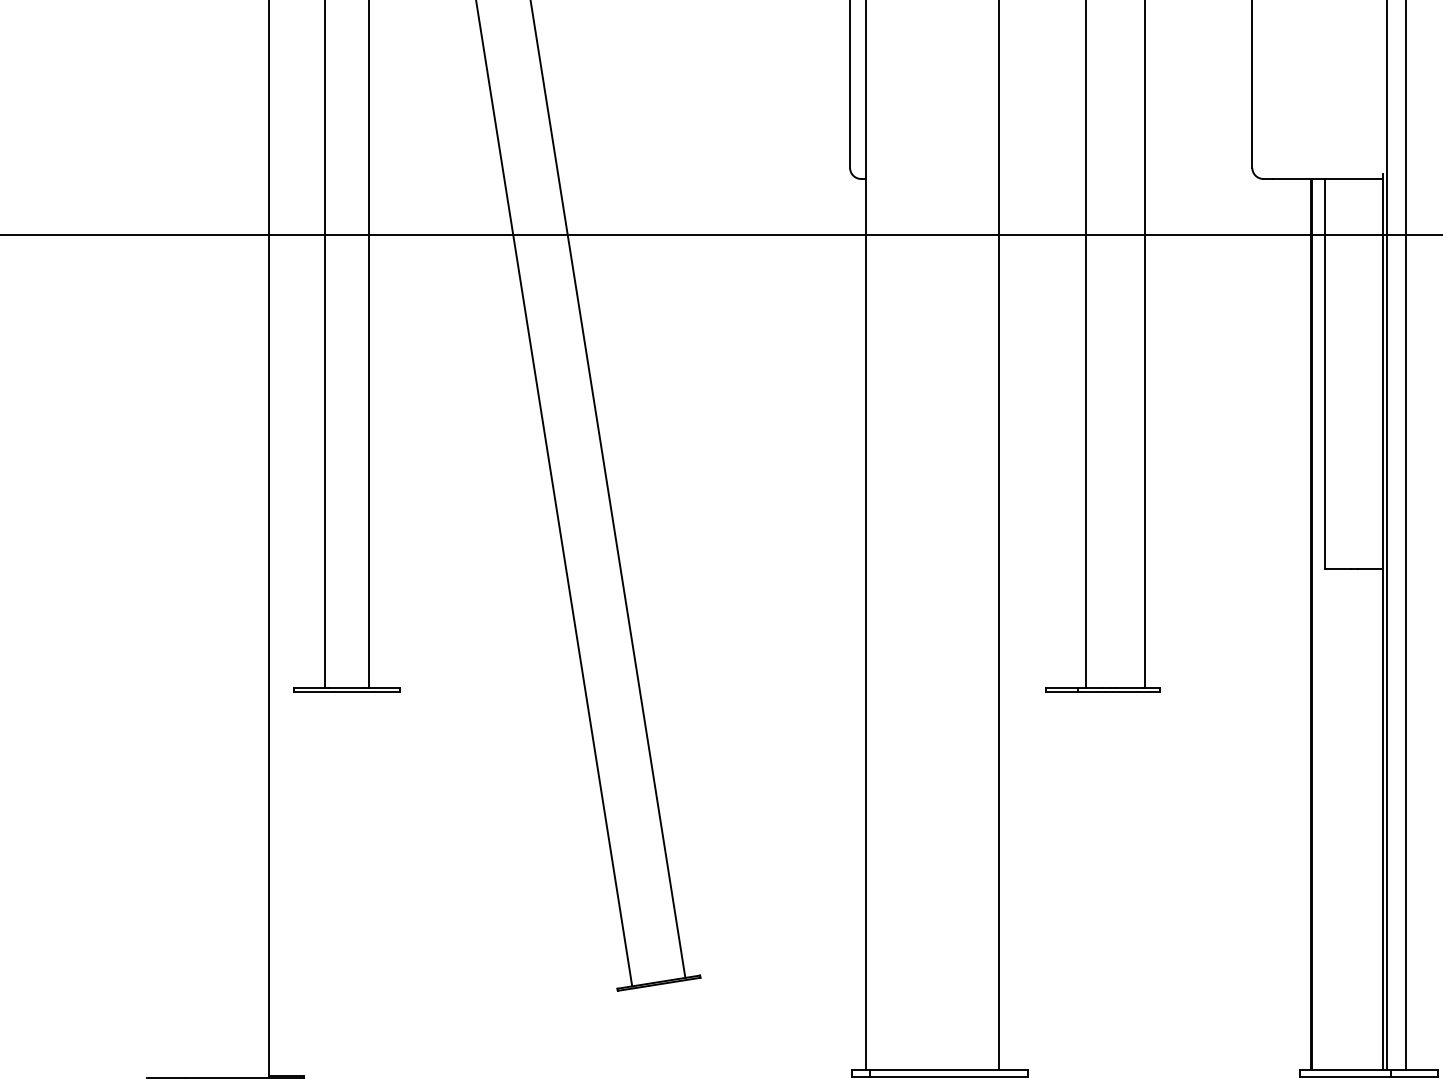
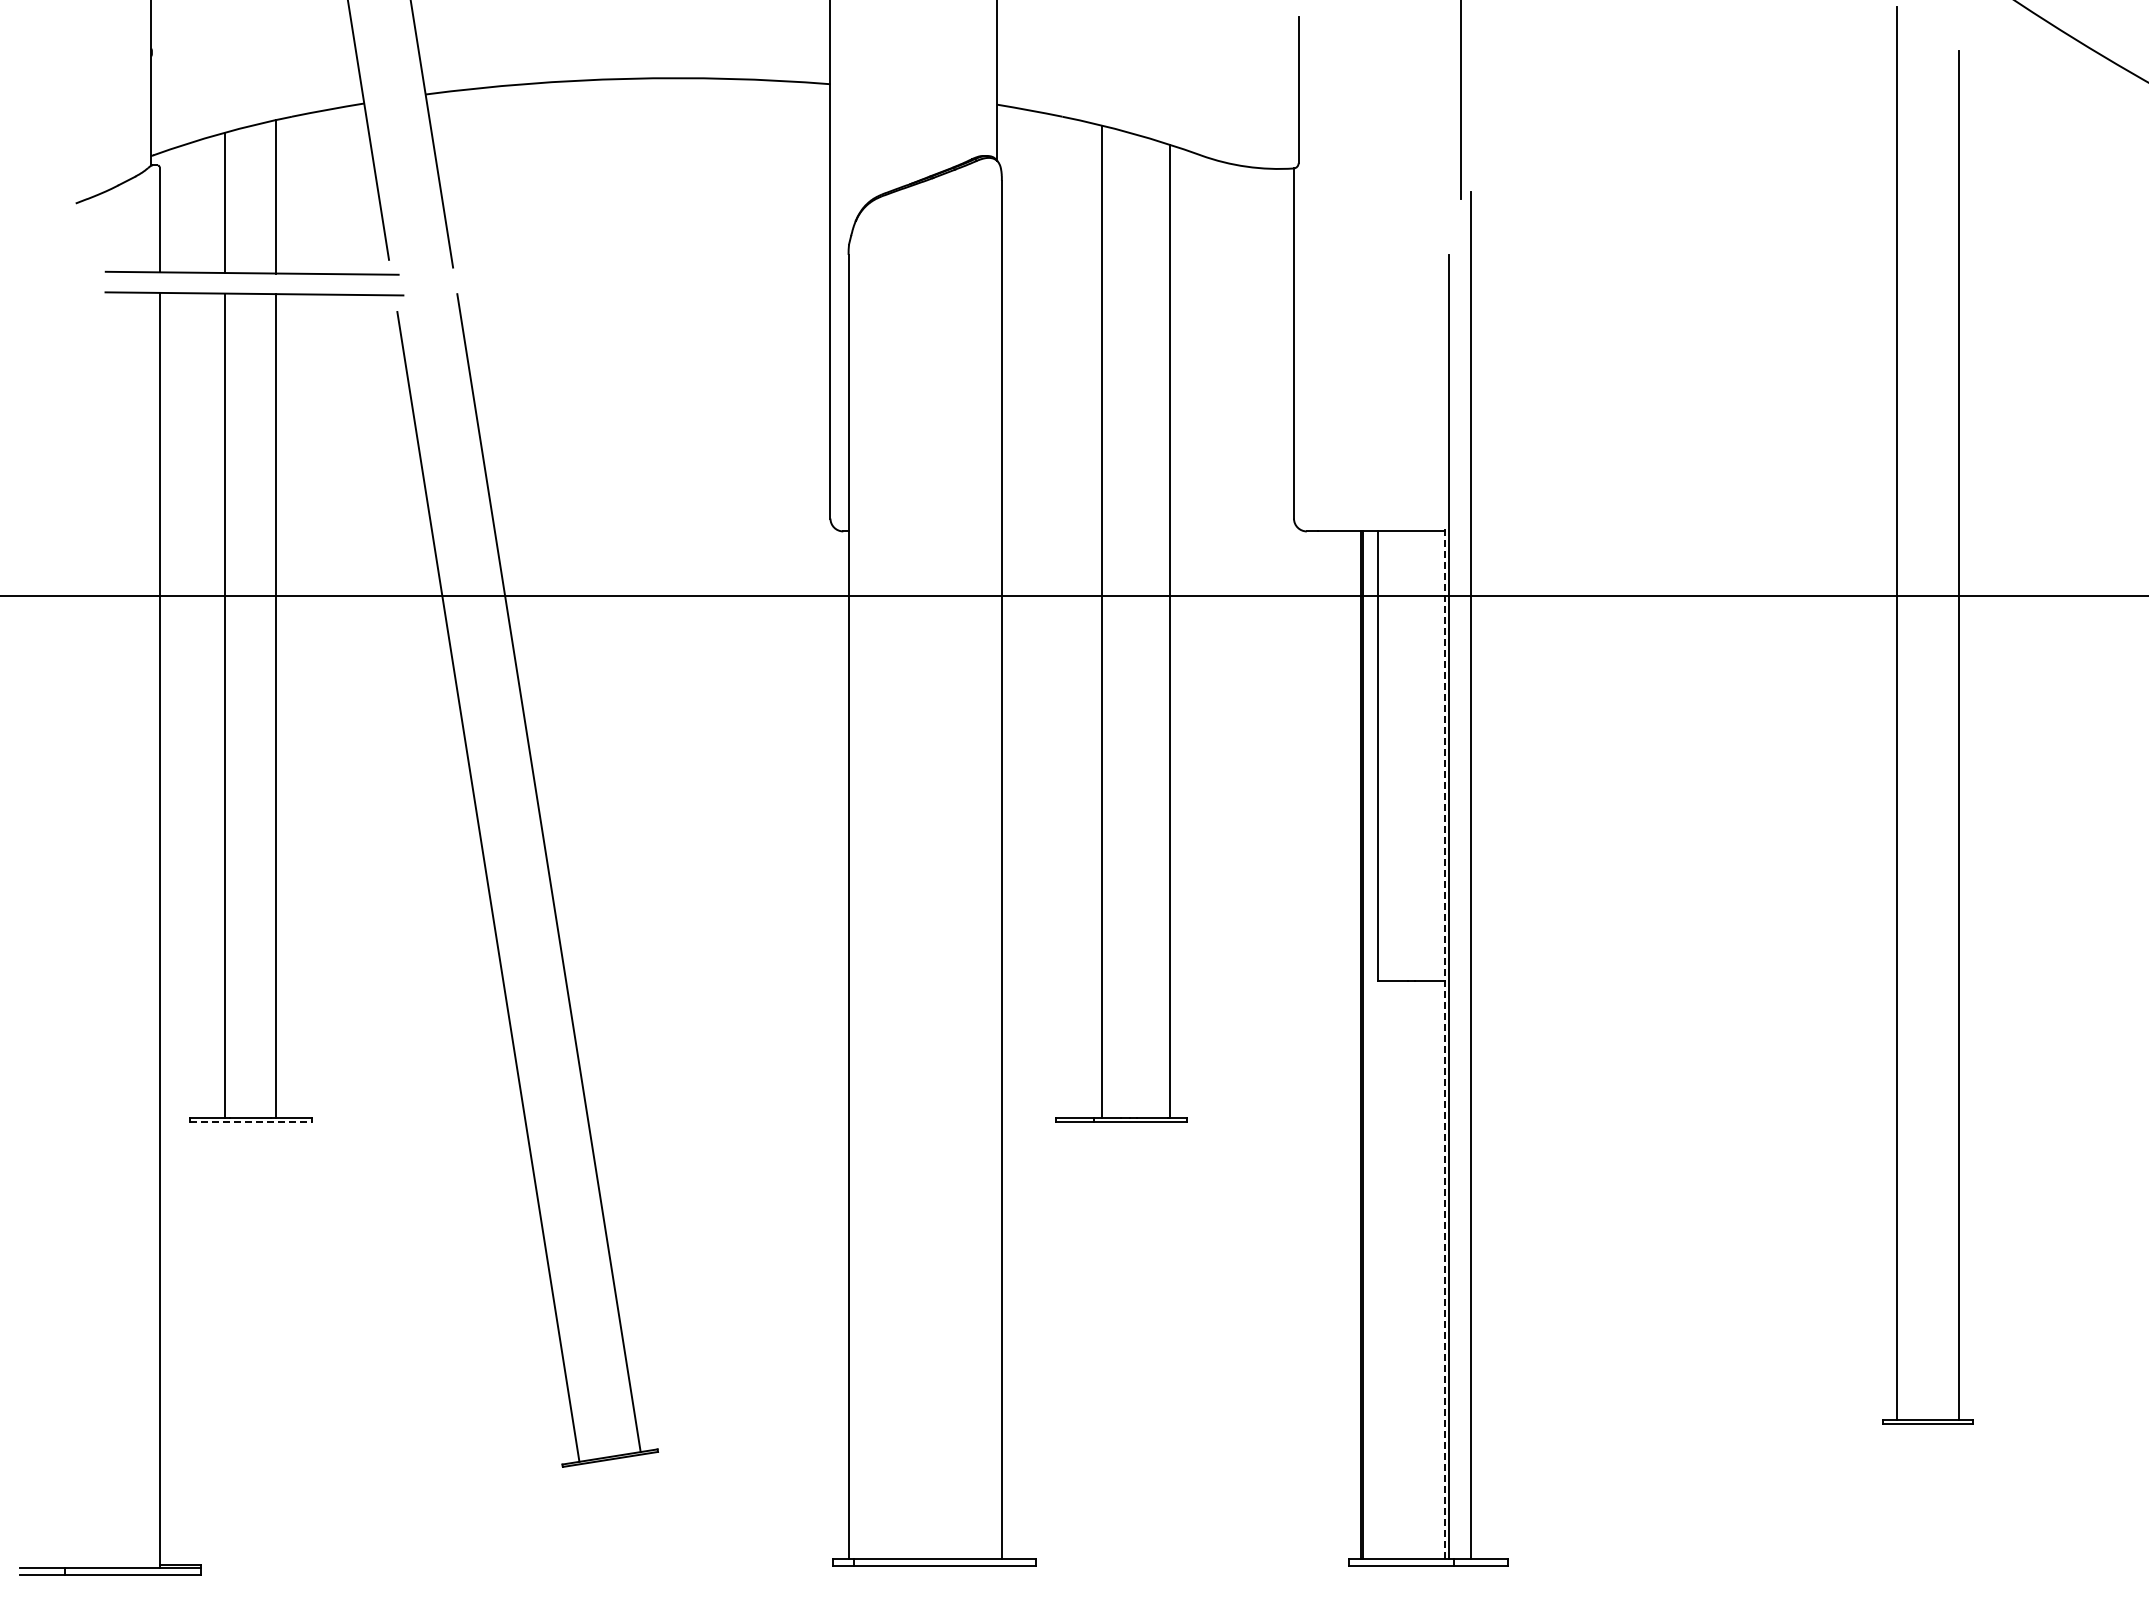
line: (1382, 621) -> (1444, 1041), solid -> dashed
line: (346, 691) -> (250, 1122), solid -> dashed

